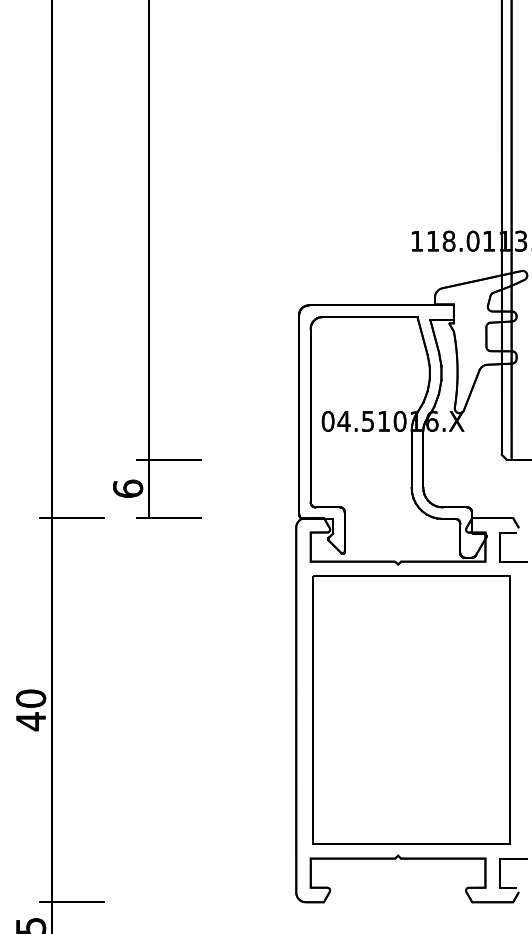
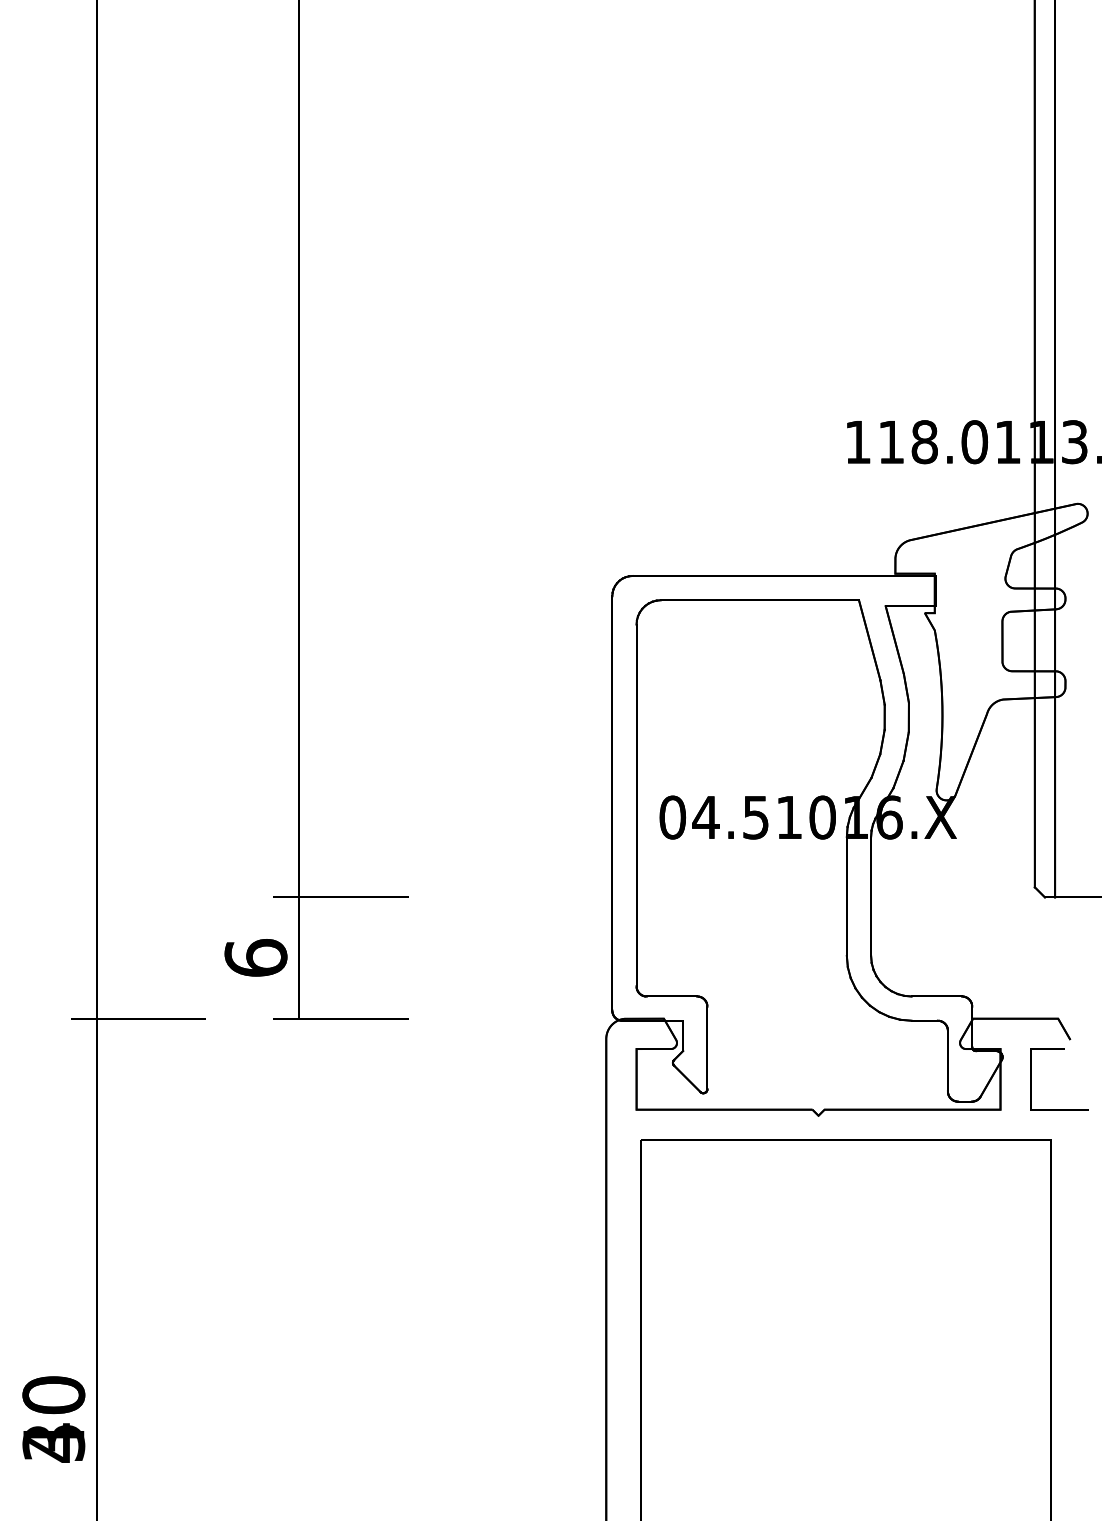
text: (31, 721) -> (54, 1442), 40 -> 30

